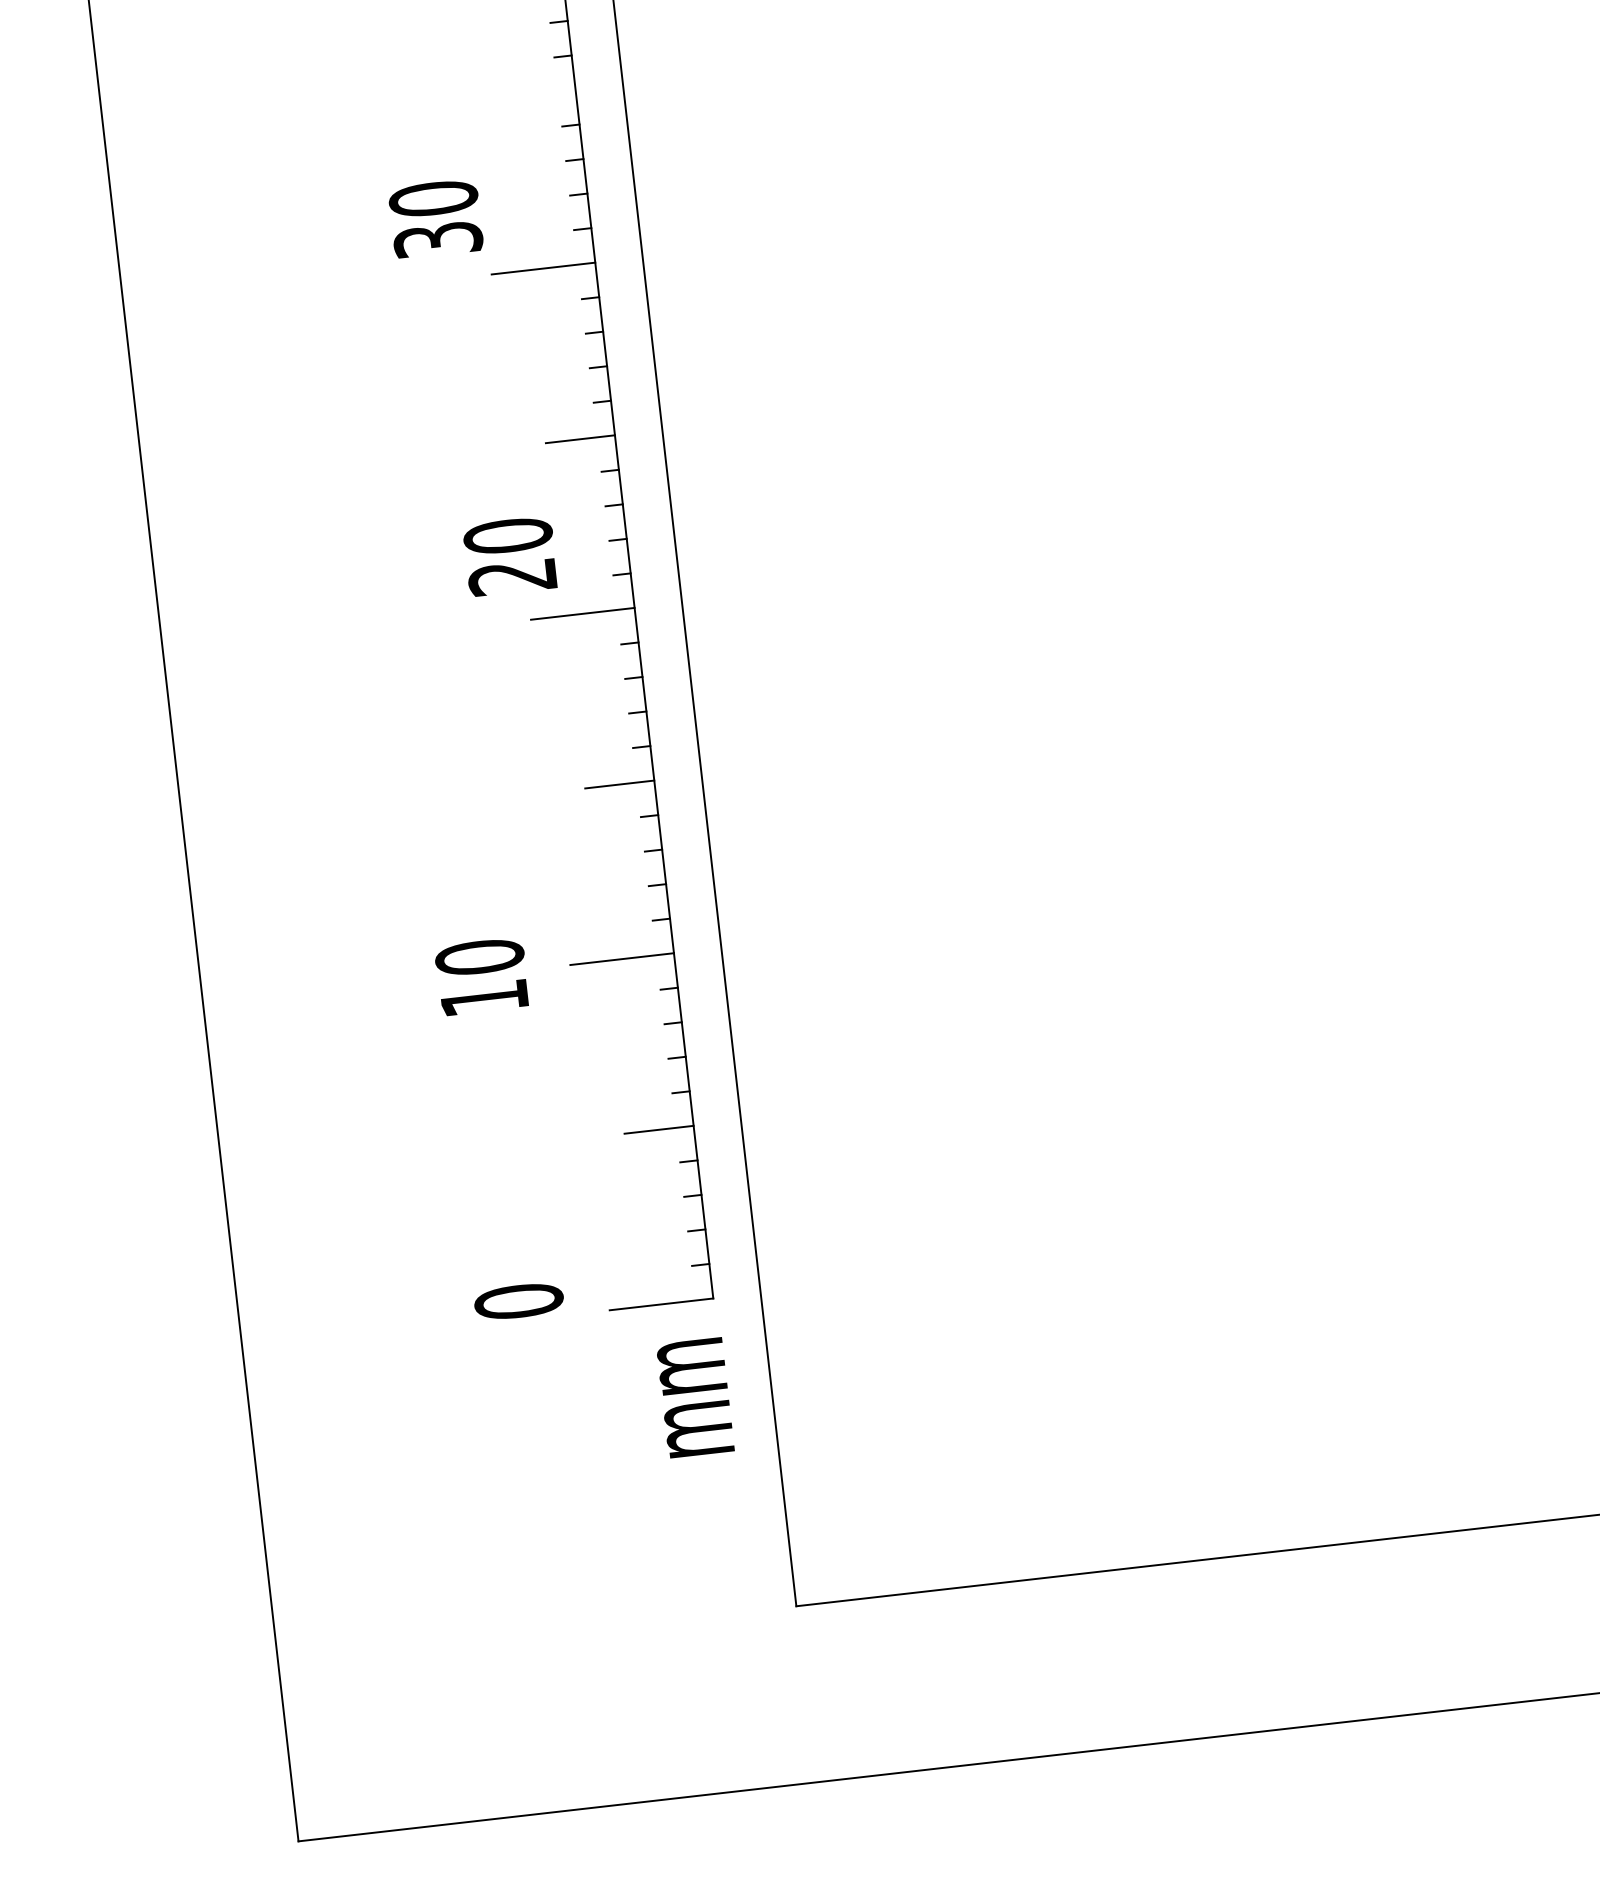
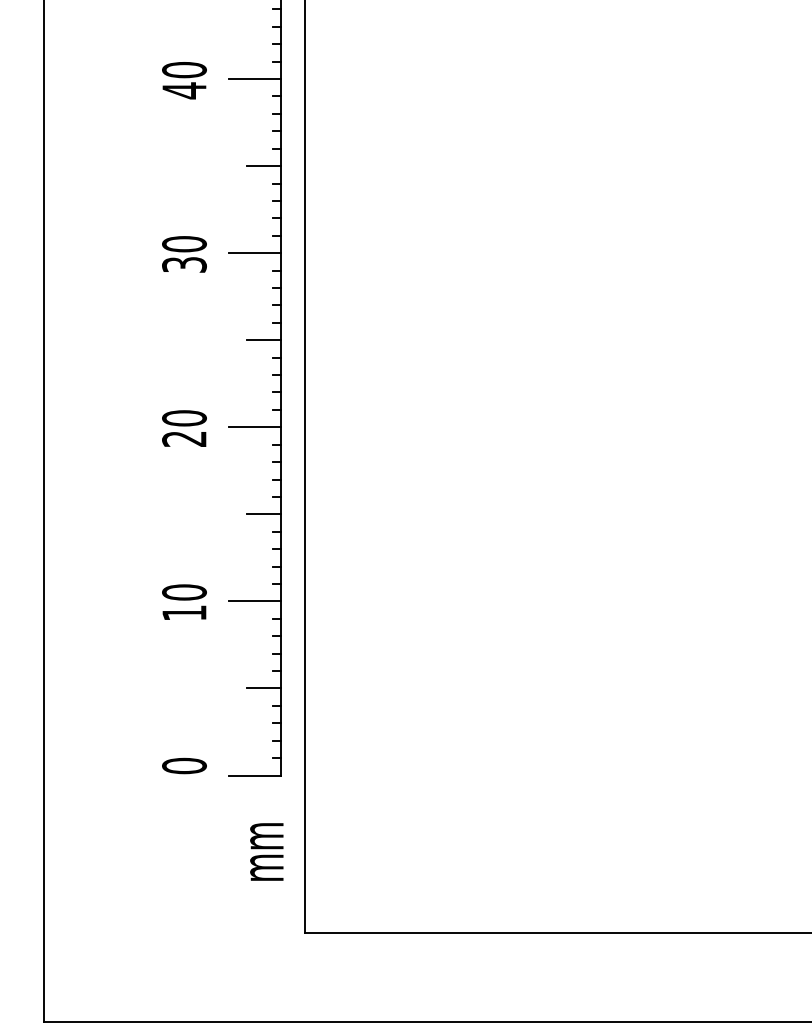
line: (540, 94) -> (263, 166), added
text: (435, 219) -> (184, 254), moved
text: (510, 556) -> (184, 428), moved
text: (694, 1396) -> (266, 851), moved

